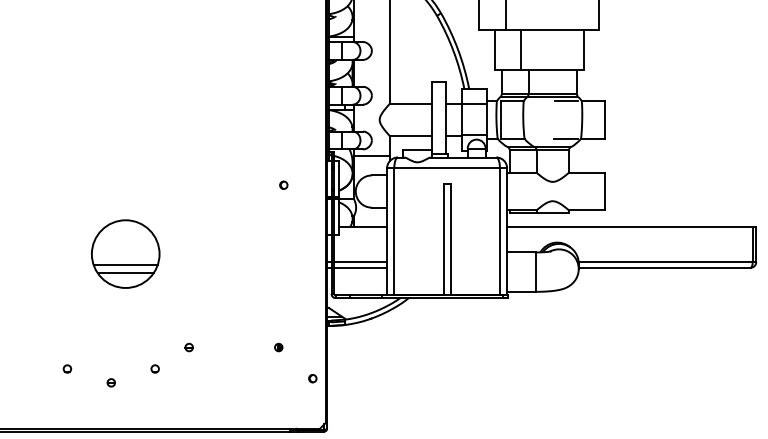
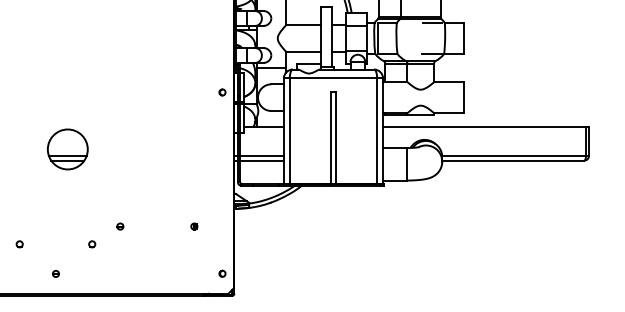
part: (283, 184) -> (222, 91), moved
part: (125, 254) -> (67, 149), size x0.71
part: (312, 378) -> (222, 273), moved
part: (110, 382) -> (55, 273), moved

